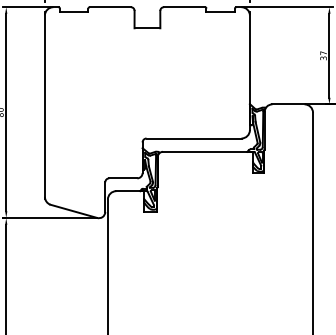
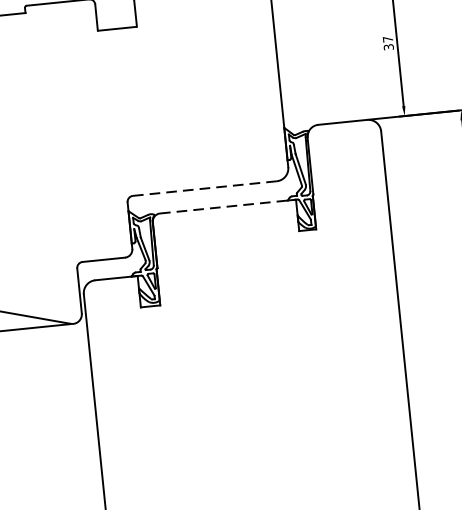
line: (193, 138) -> (204, 188), solid -> dashed
line: (207, 151) -> (227, 206), solid -> dashed

